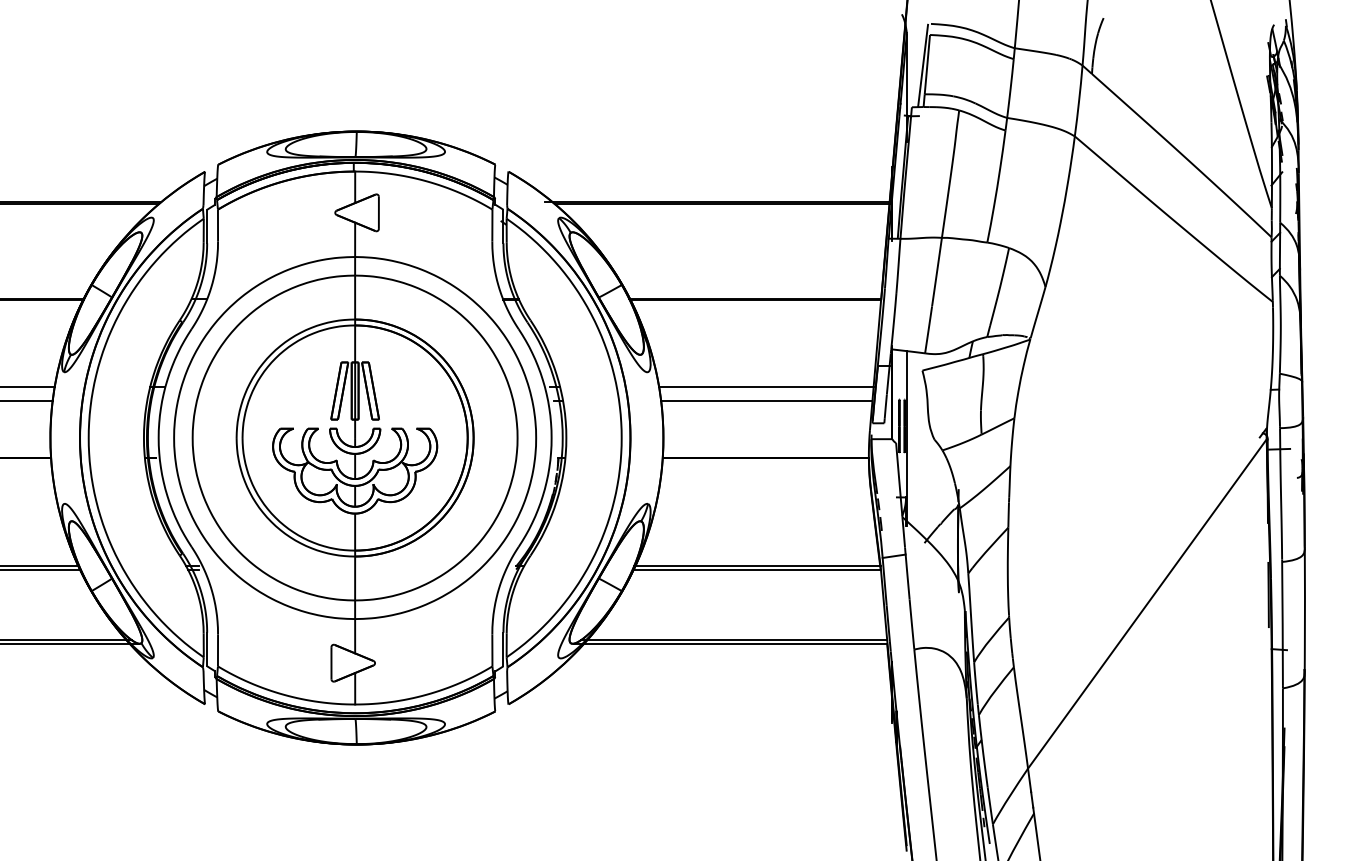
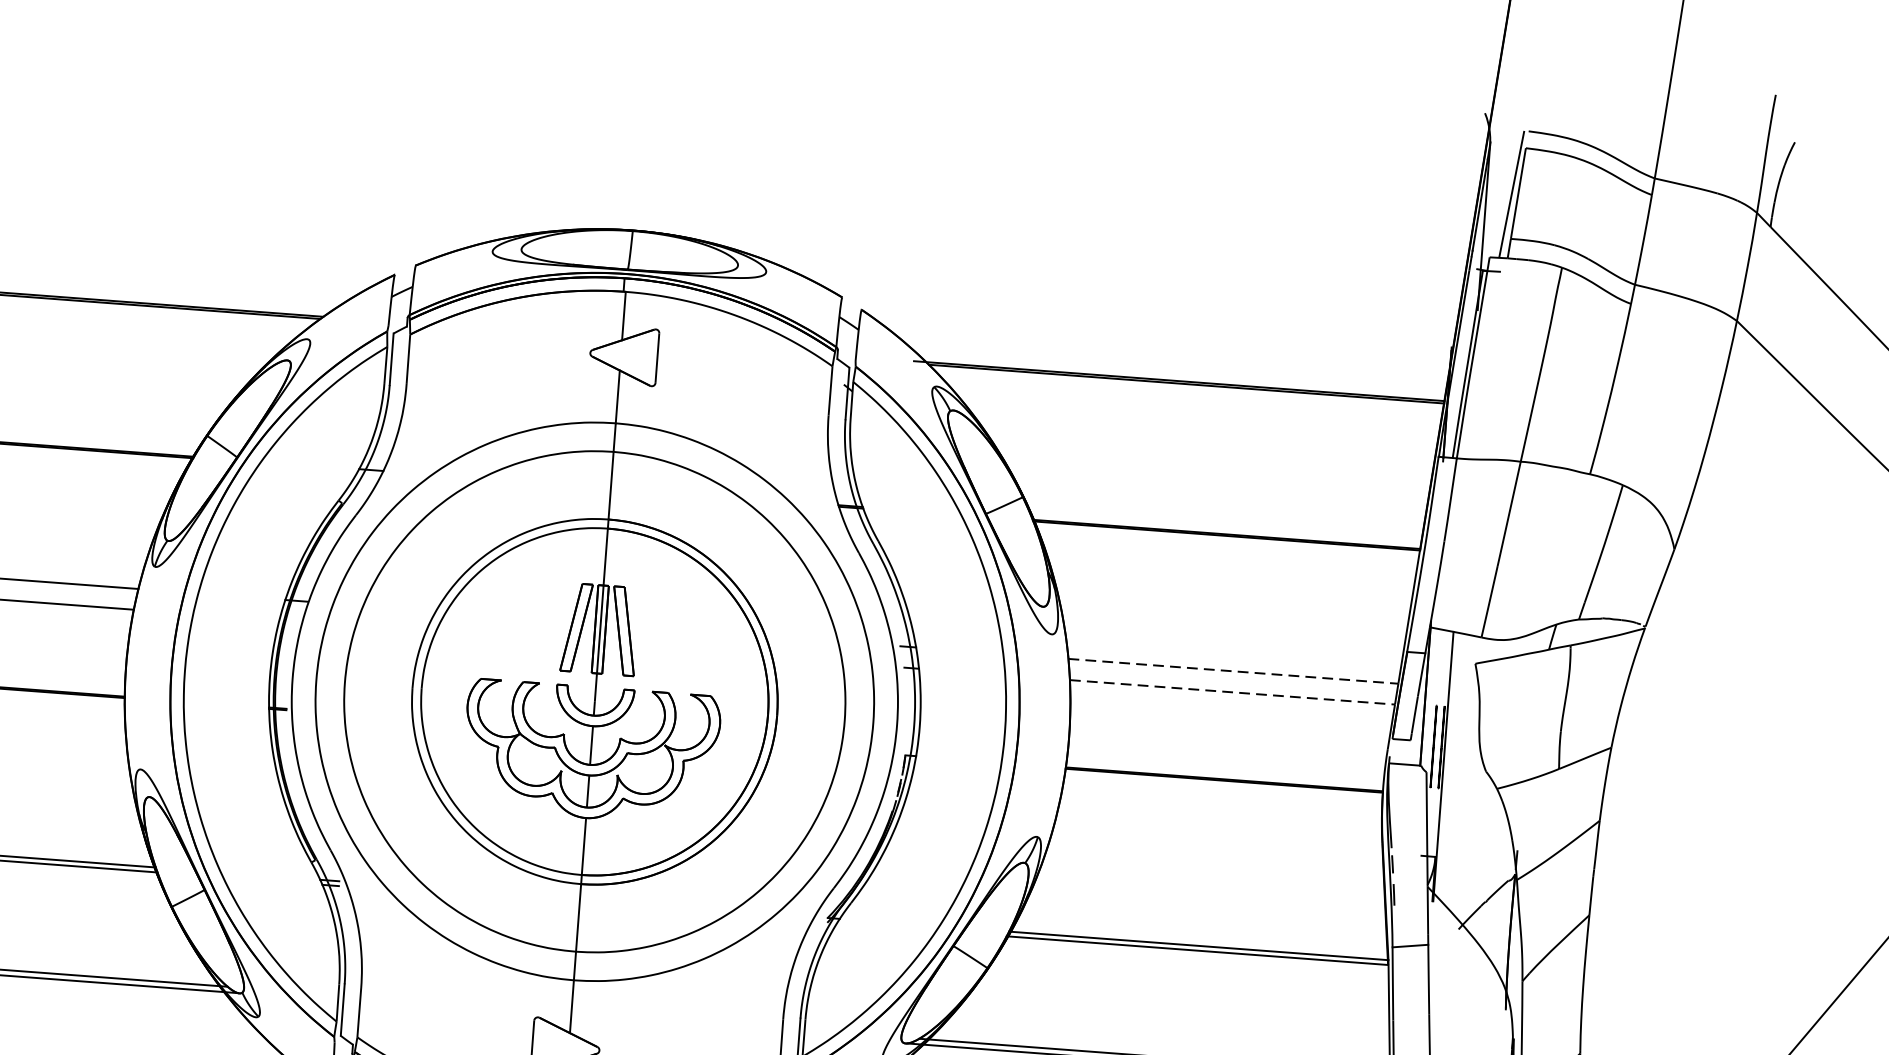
line: (766, 387) -> (1233, 671), solid -> dashed
line: (766, 400) -> (1232, 691), solid -> dashed

